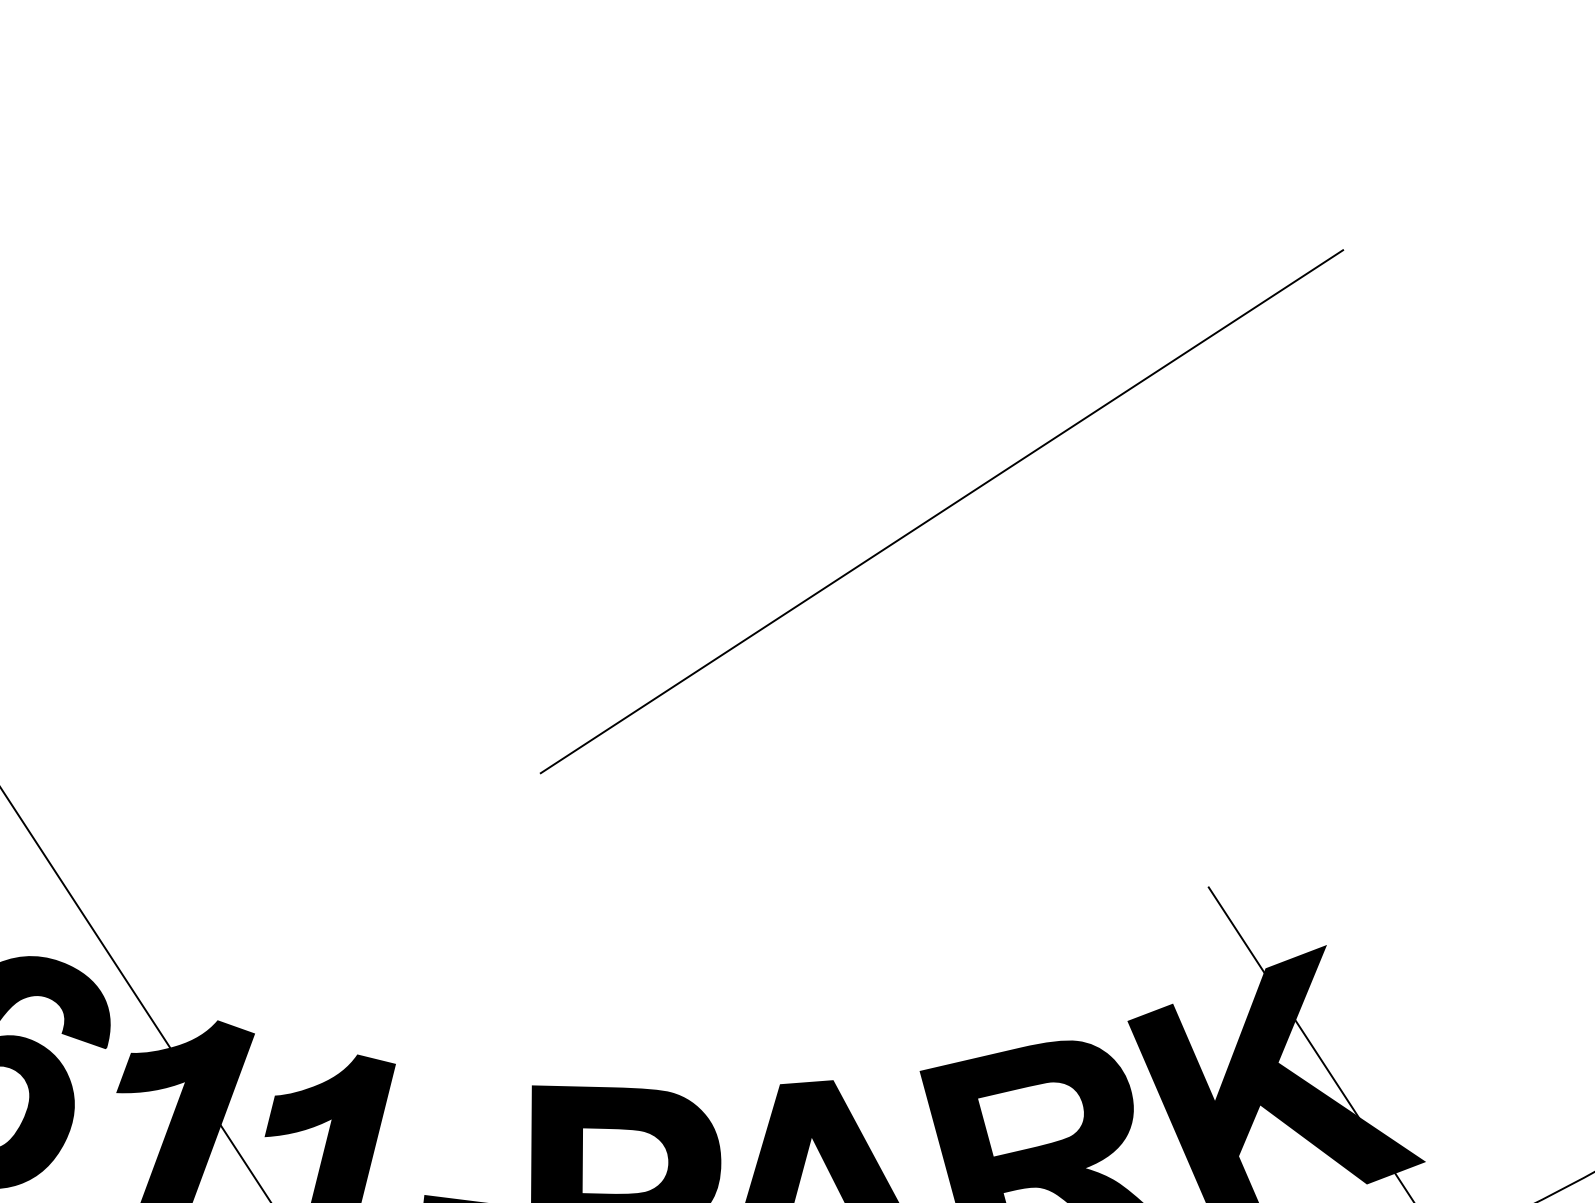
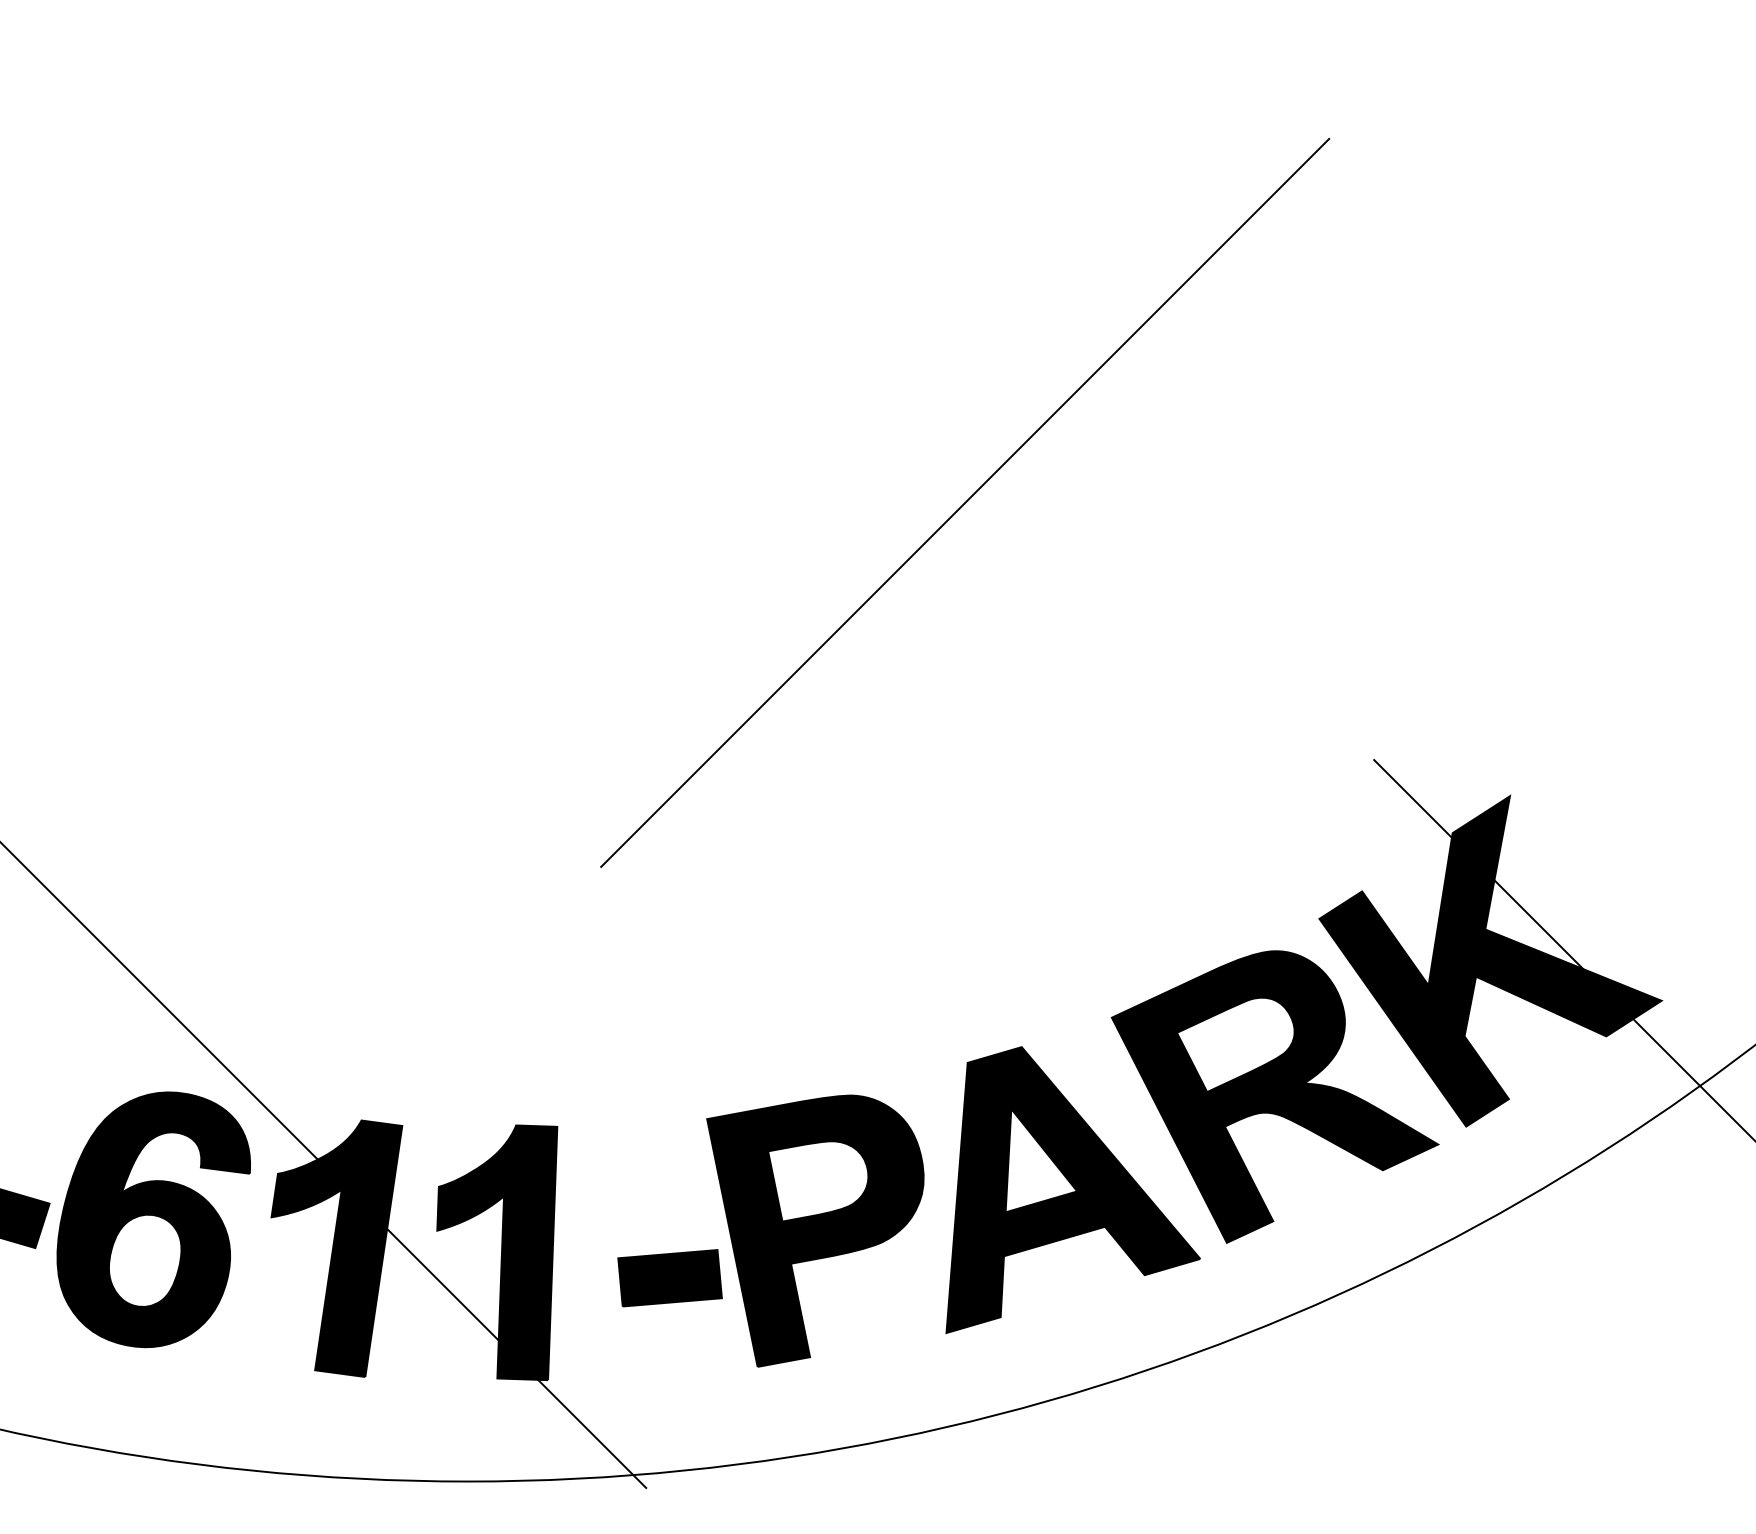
line: (942, 511) -> (965, 502), moved

